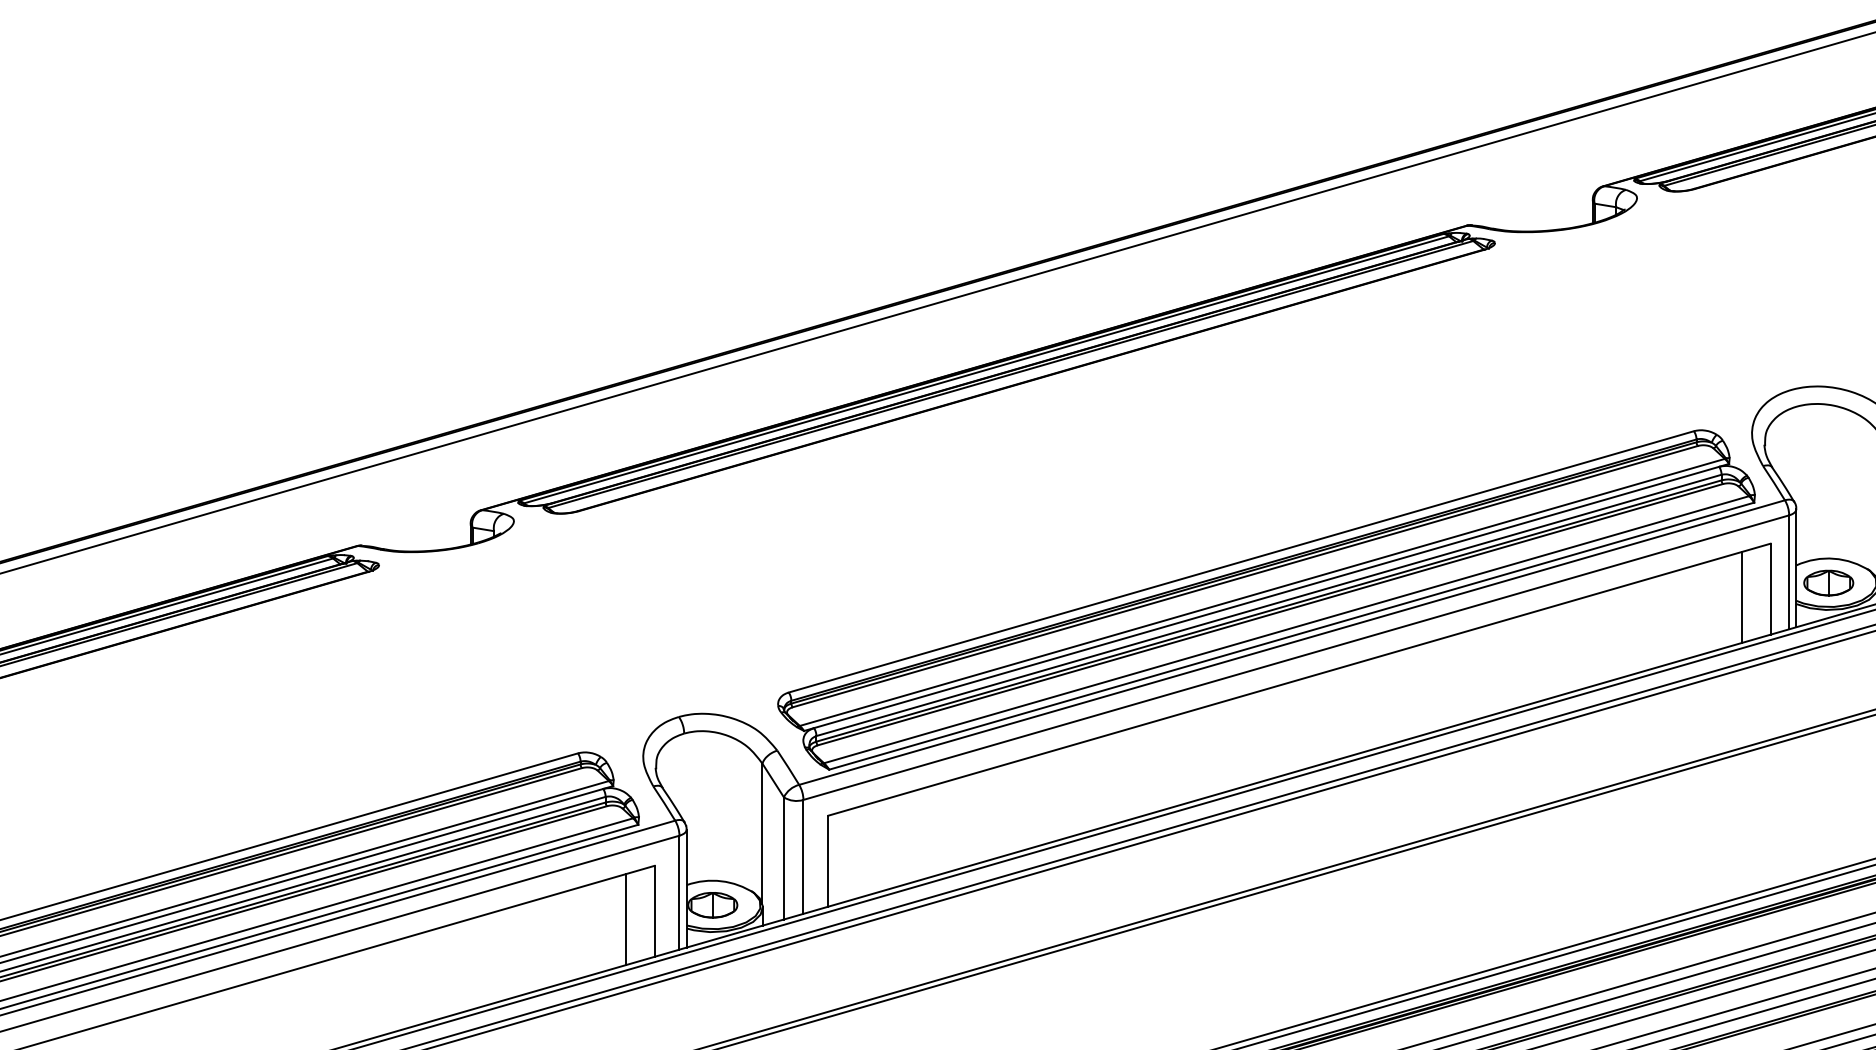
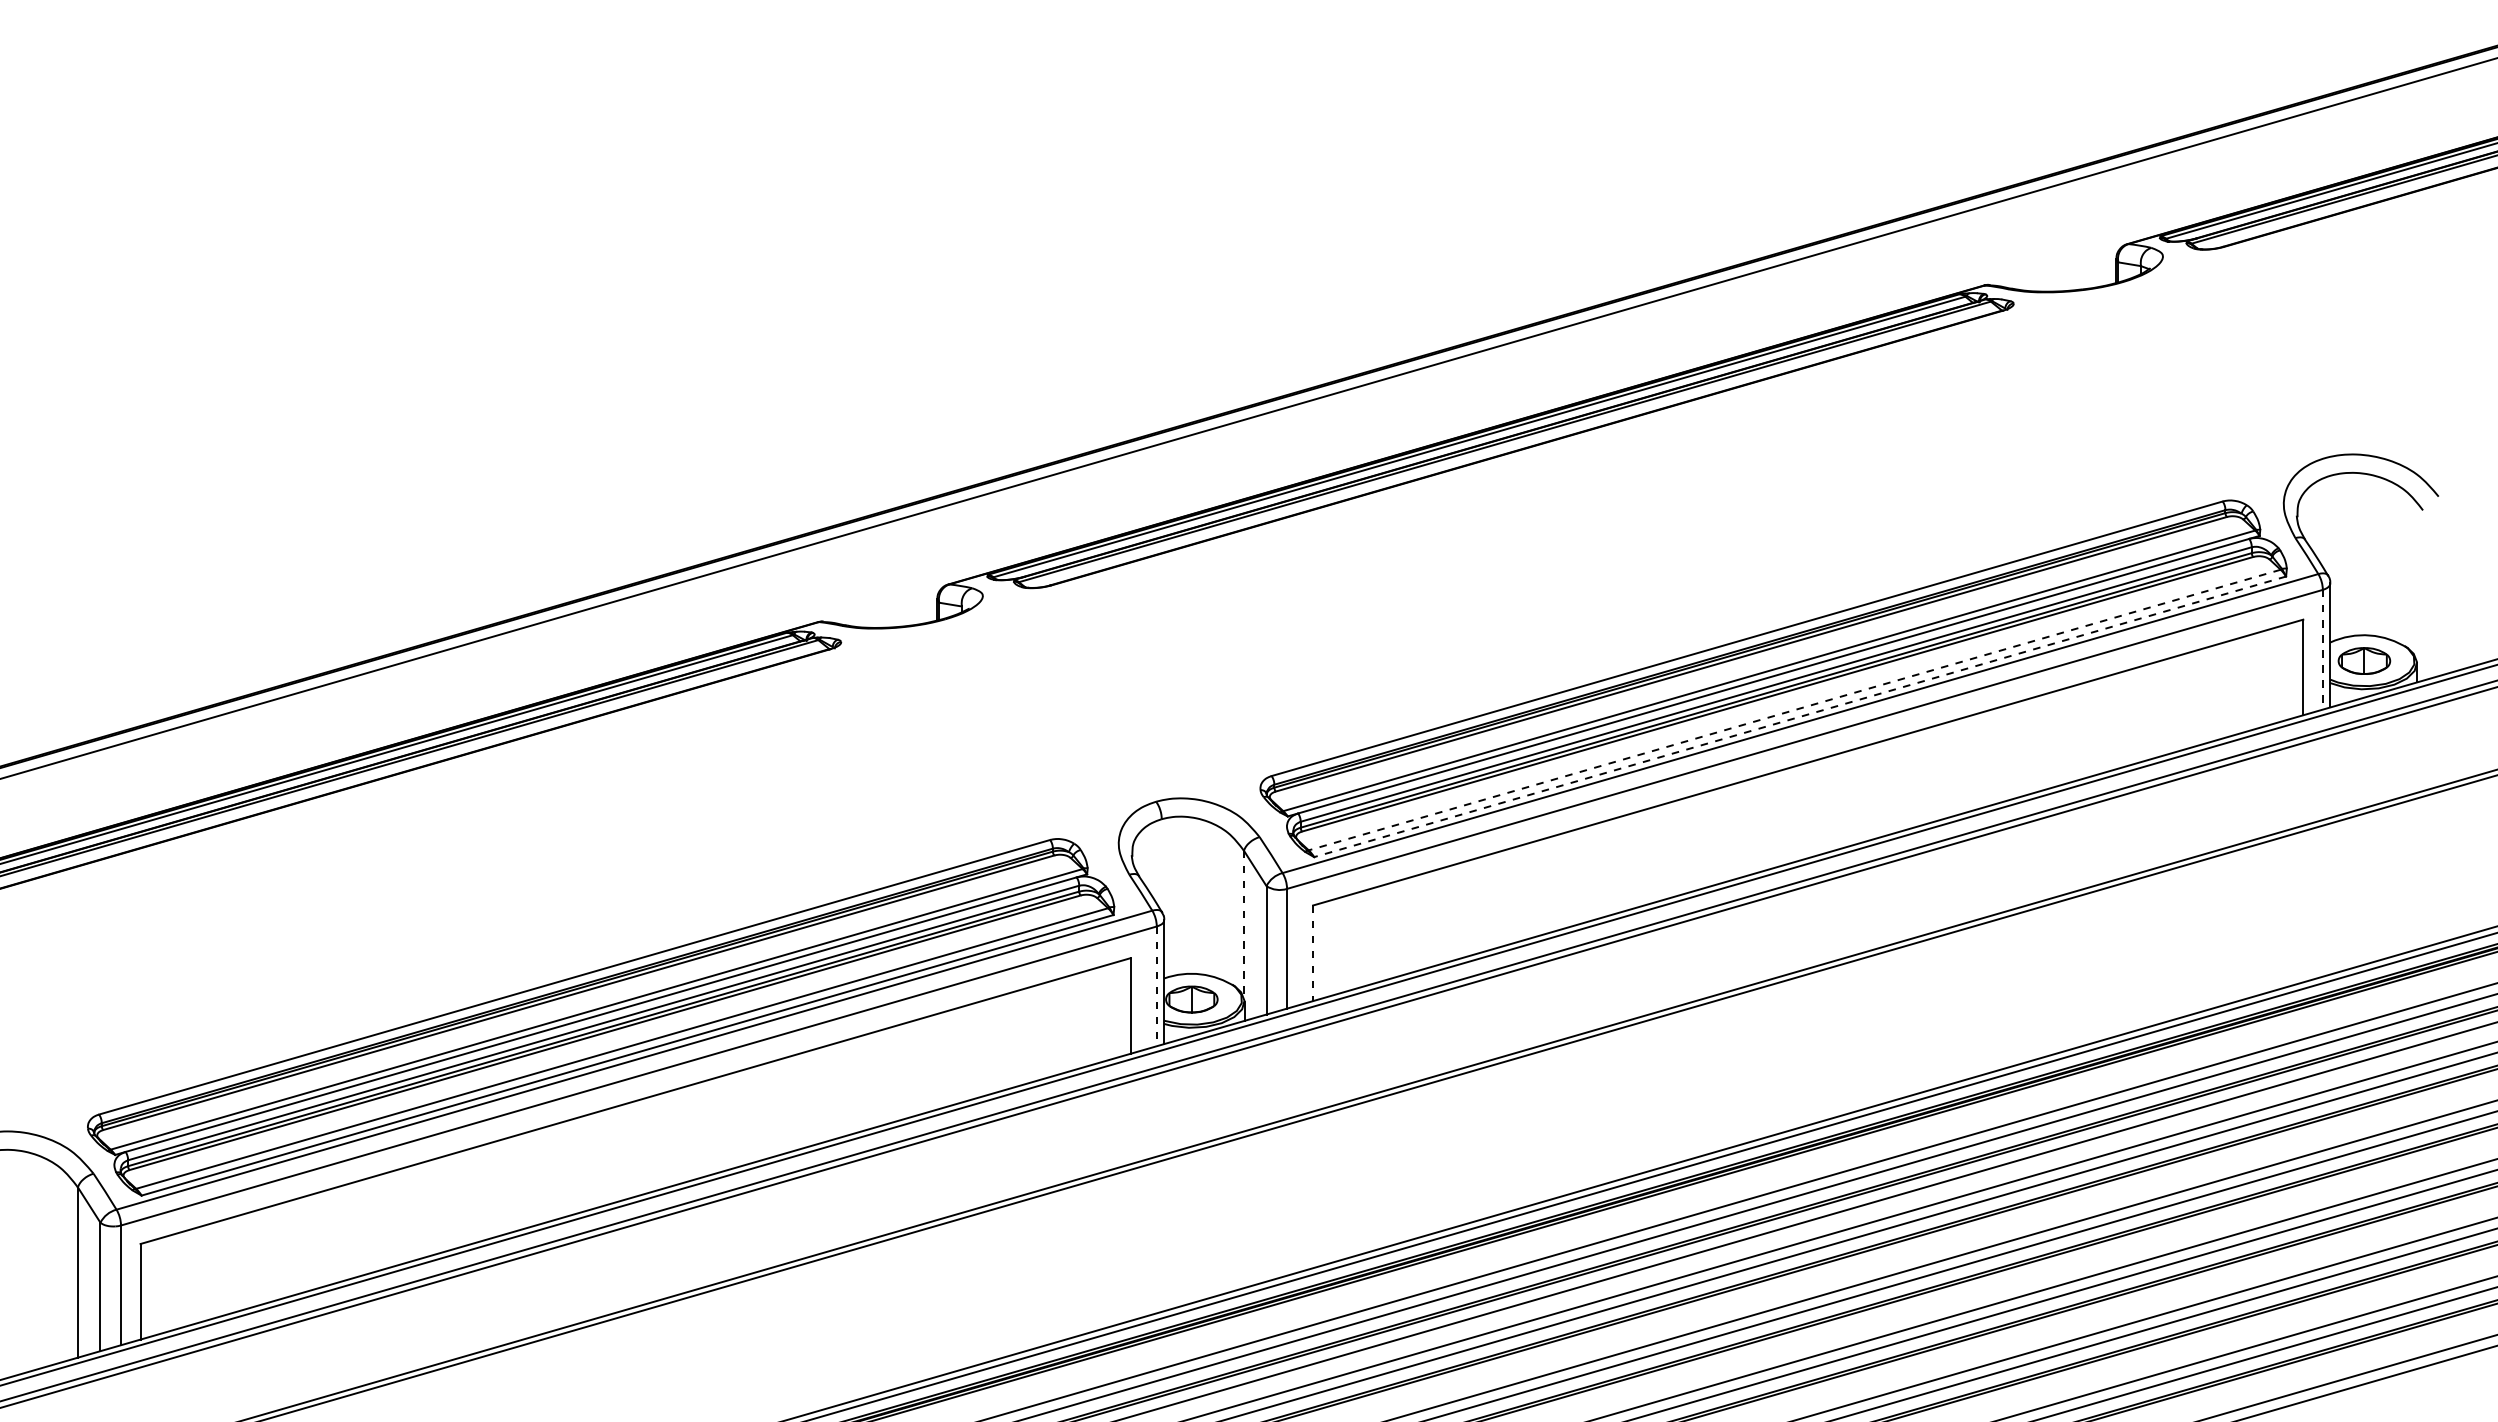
line: (1788, 572) -> (2322, 649), solid -> dashed
line: (1742, 596) -> (2273, 675), removed
line: (1286, 630) -> (1794, 710), solid -> dashed
line: (1292, 635) -> (1800, 716), solid -> dashed
line: (761, 833) -> (1243, 924), solid -> dashed
line: (828, 861) -> (1313, 953), solid -> dashed
line: (679, 892) -> (1156, 986), solid -> dashed
line: (625, 919) -> (1100, 1014), removed

